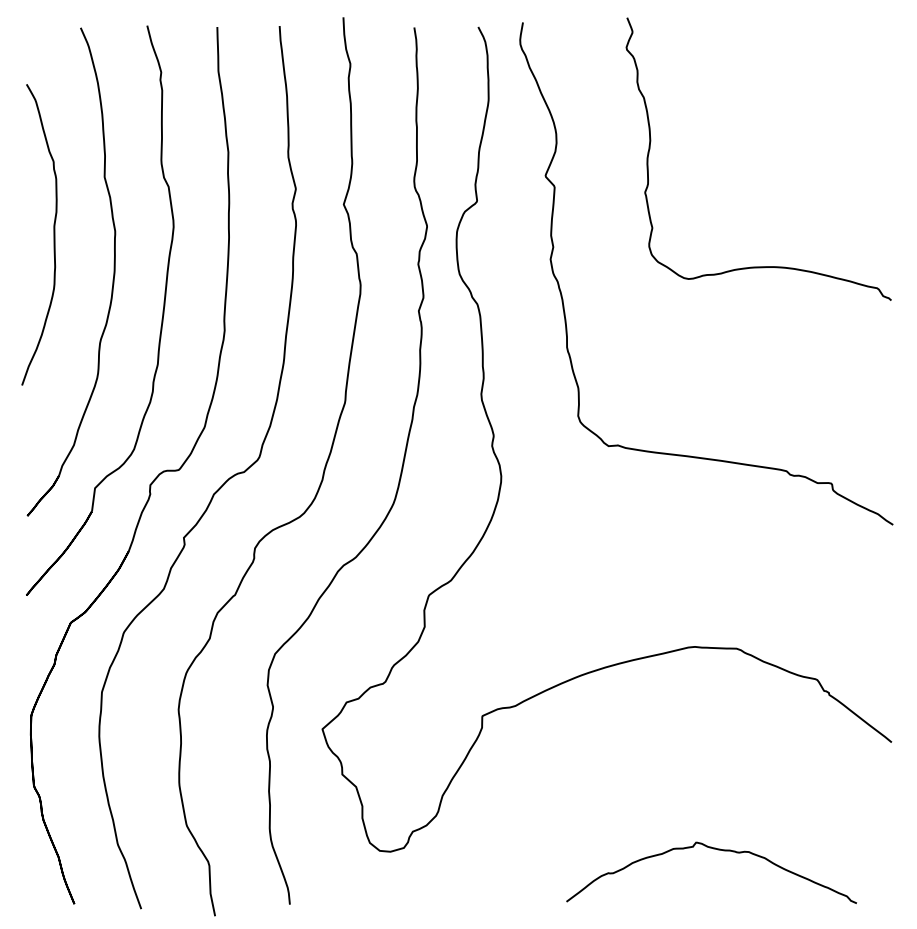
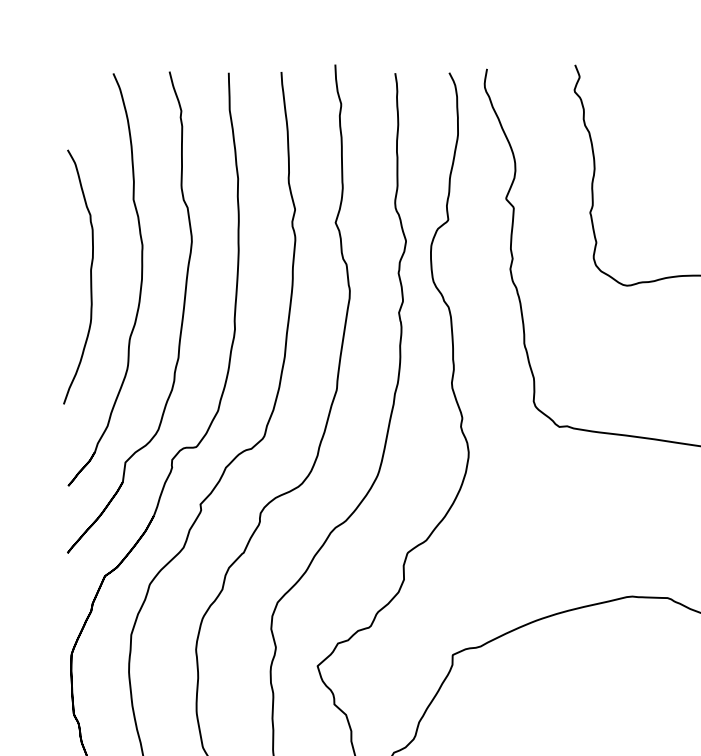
curve: (53, 234) -> (90, 276), moved

